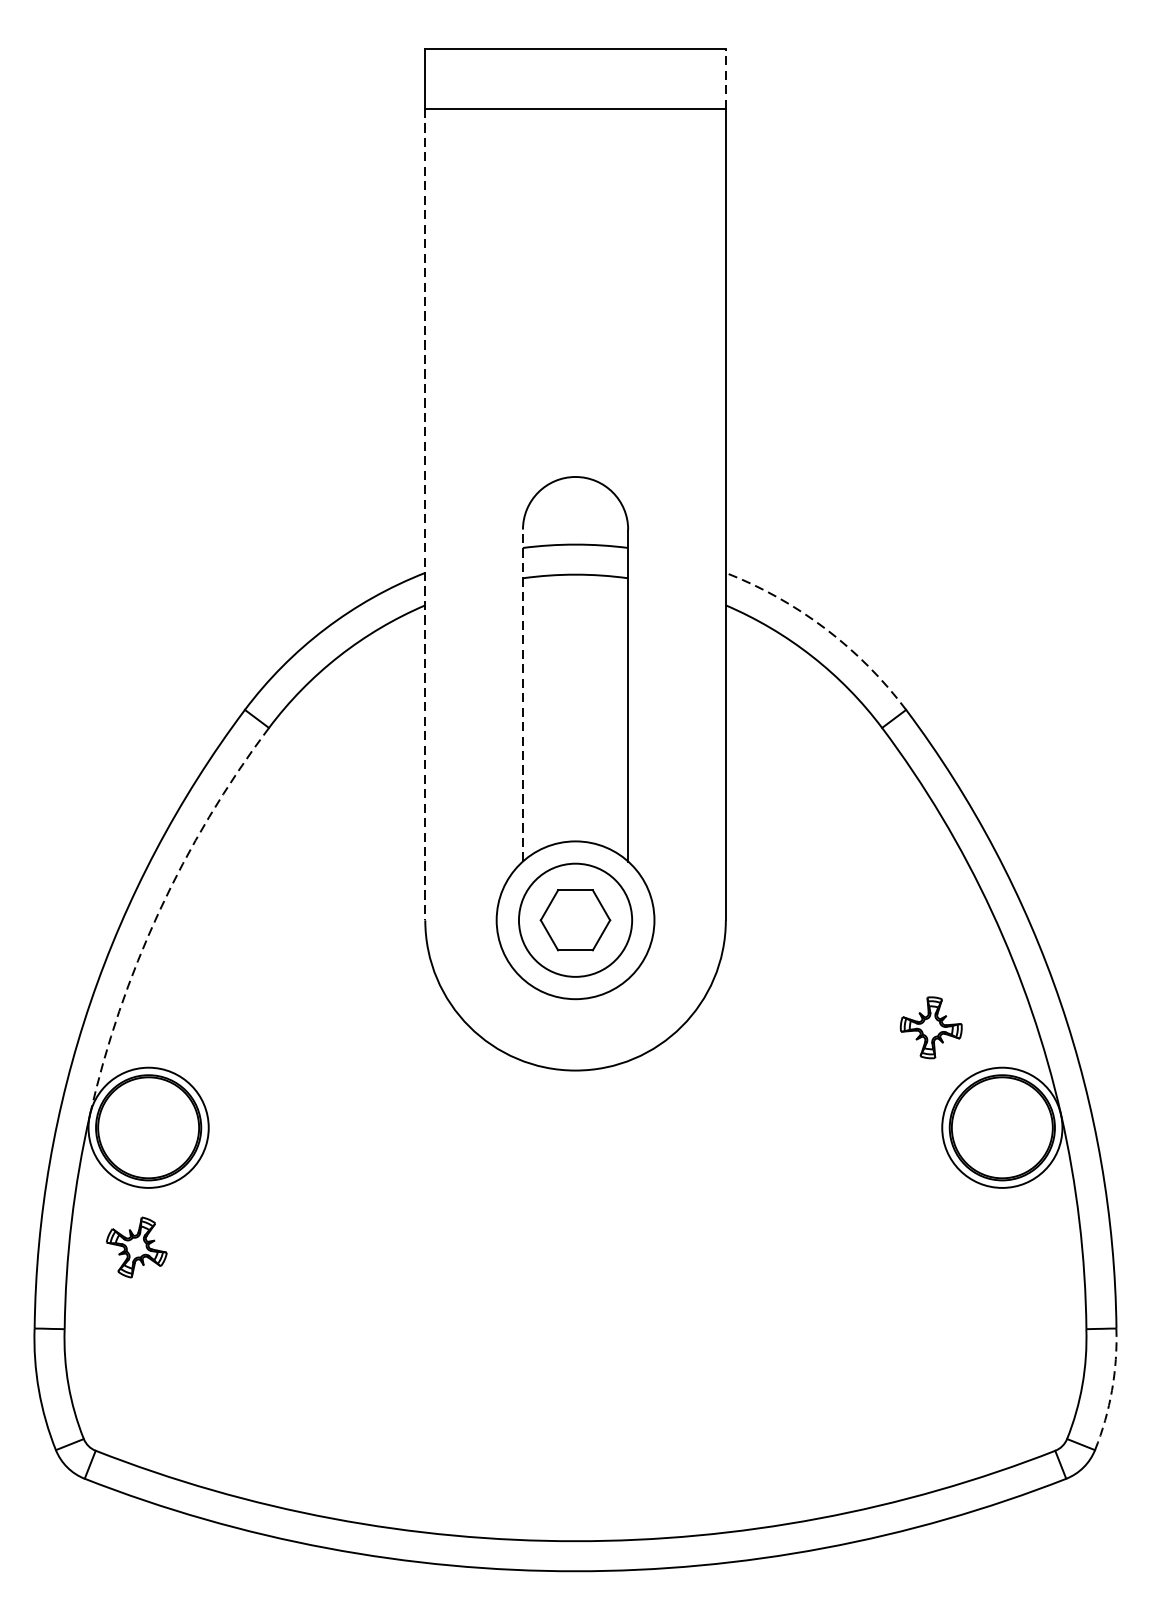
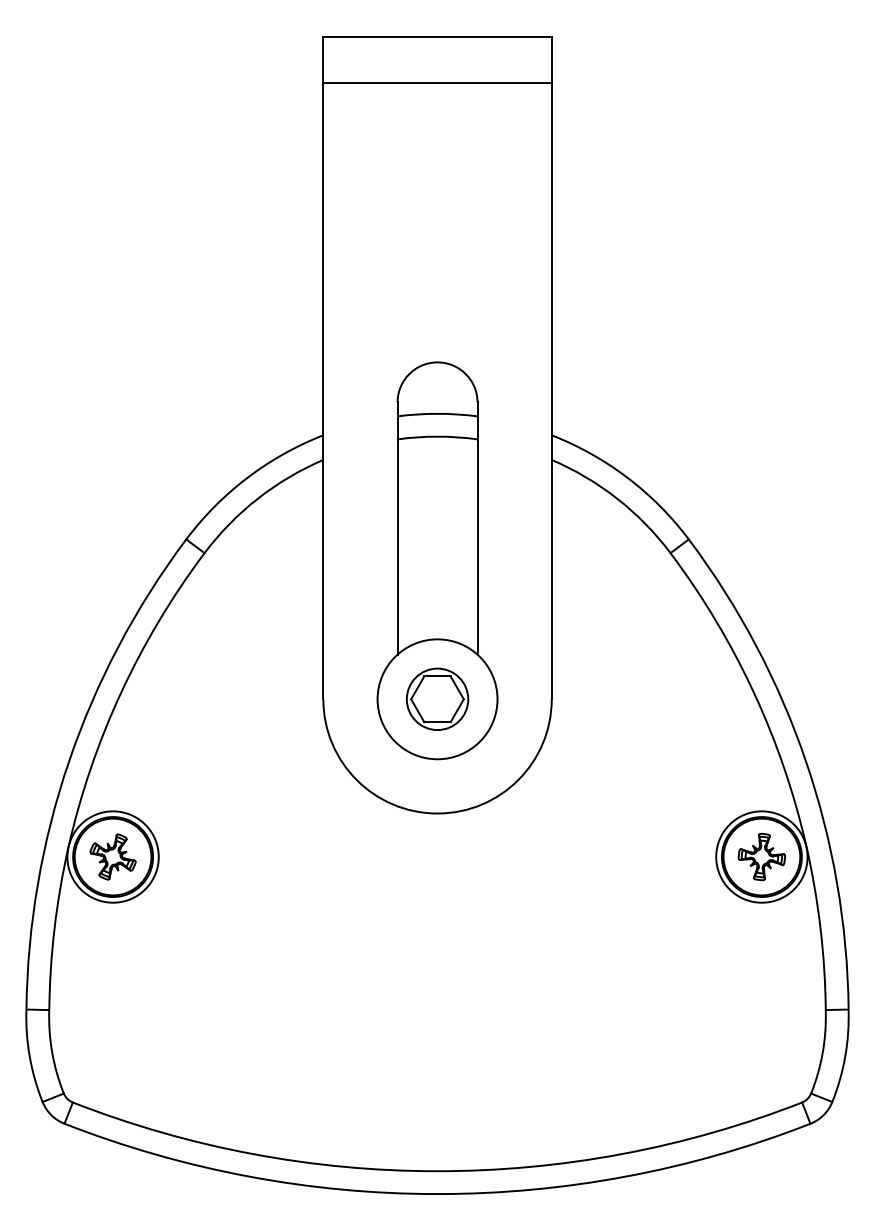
line: (725, 78) -> (551, 59), dashed -> solid
line: (425, 515) -> (323, 391), dashed -> solid
arc: (825, 628) -> (627, 477), dashed -> solid
line: (522, 695) -> (397, 528), dashed -> solid
arc: (159, 911) -> (121, 692), dashed -> solid
circle: (575, 920) -> (437, 699), size x0.71
part: (930, 1027) -> (761, 856), moved
part: (136, 1246) -> (112, 856), moved
arc: (1112, 1390) -> (845, 1056), dashed -> solid

